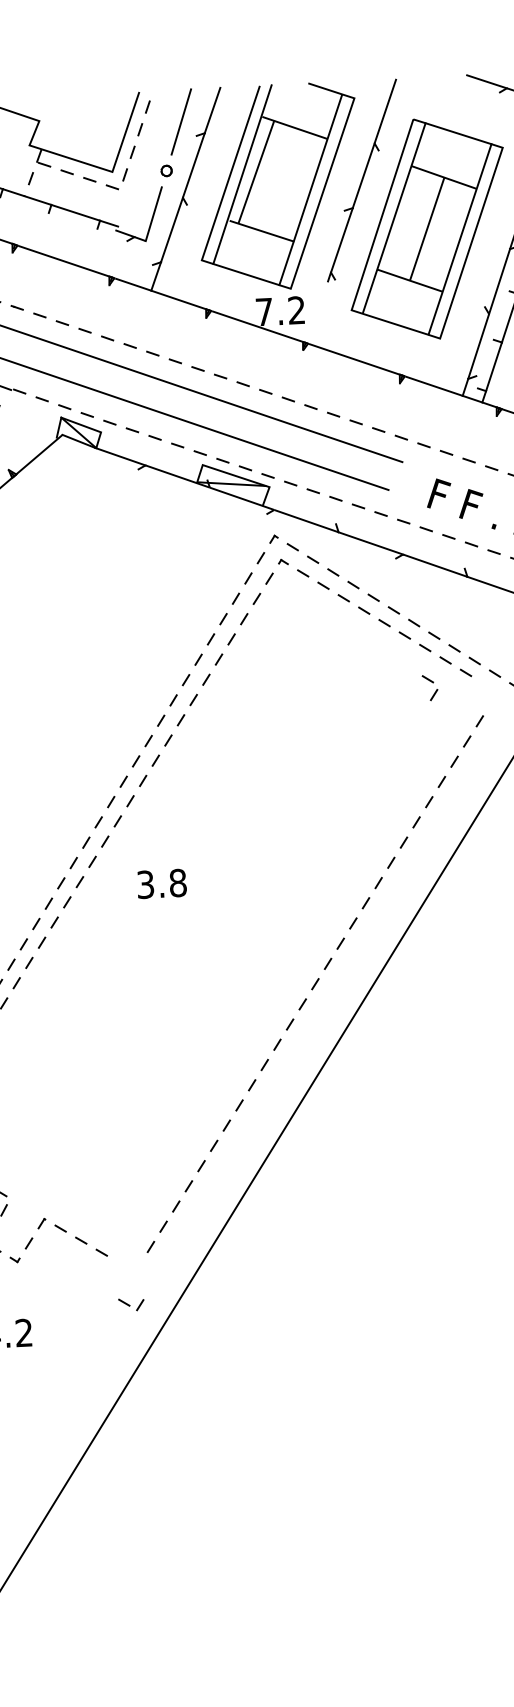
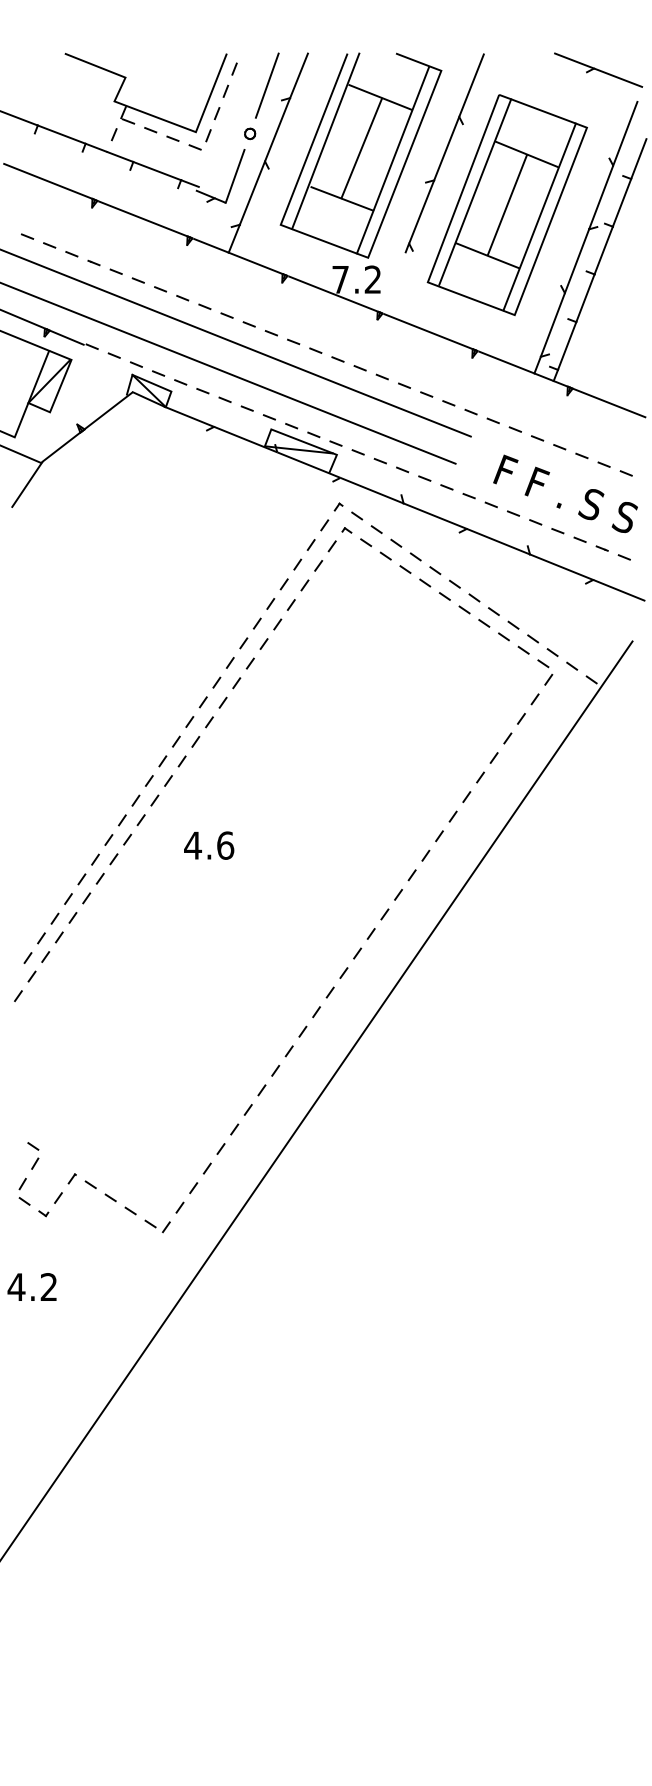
line: (256, 172) -> (361, 148), moved
part: (430, 687) -> (545, 672), moved
text: (162, 883) -> (209, 845), 3.8 -> 4.6
part: (131, 1304) -> (157, 1226), moved

